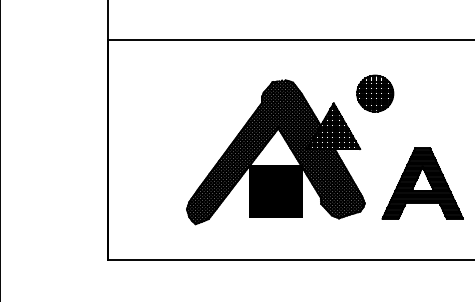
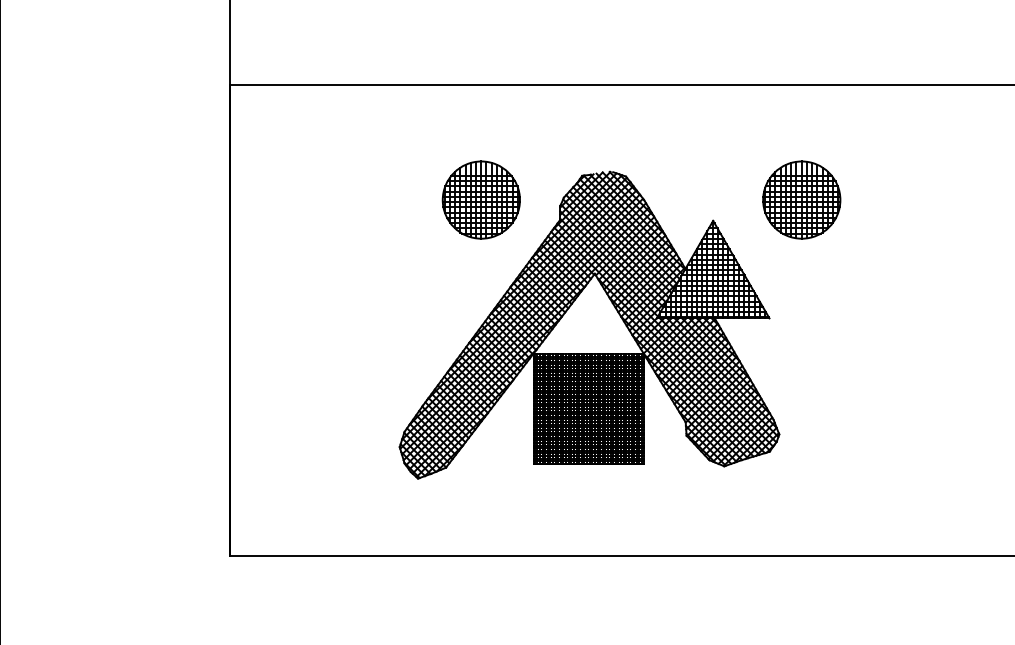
part: (225, 93) -> (481, 199), added
part: (422, 183) -> (902, 391), removed

